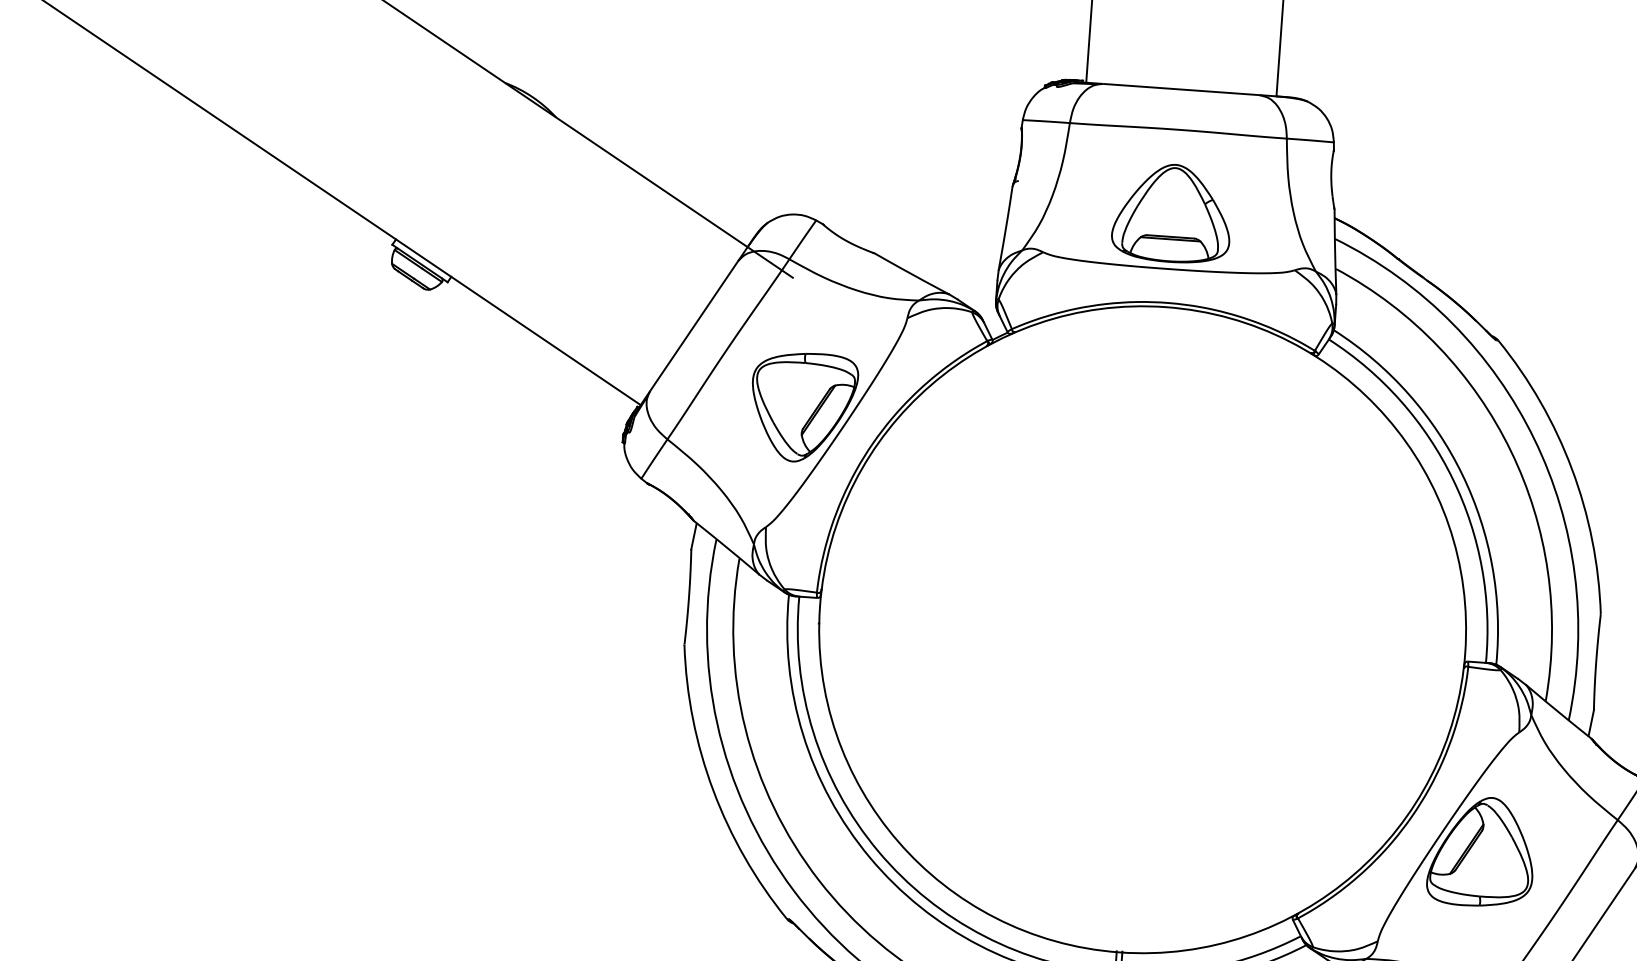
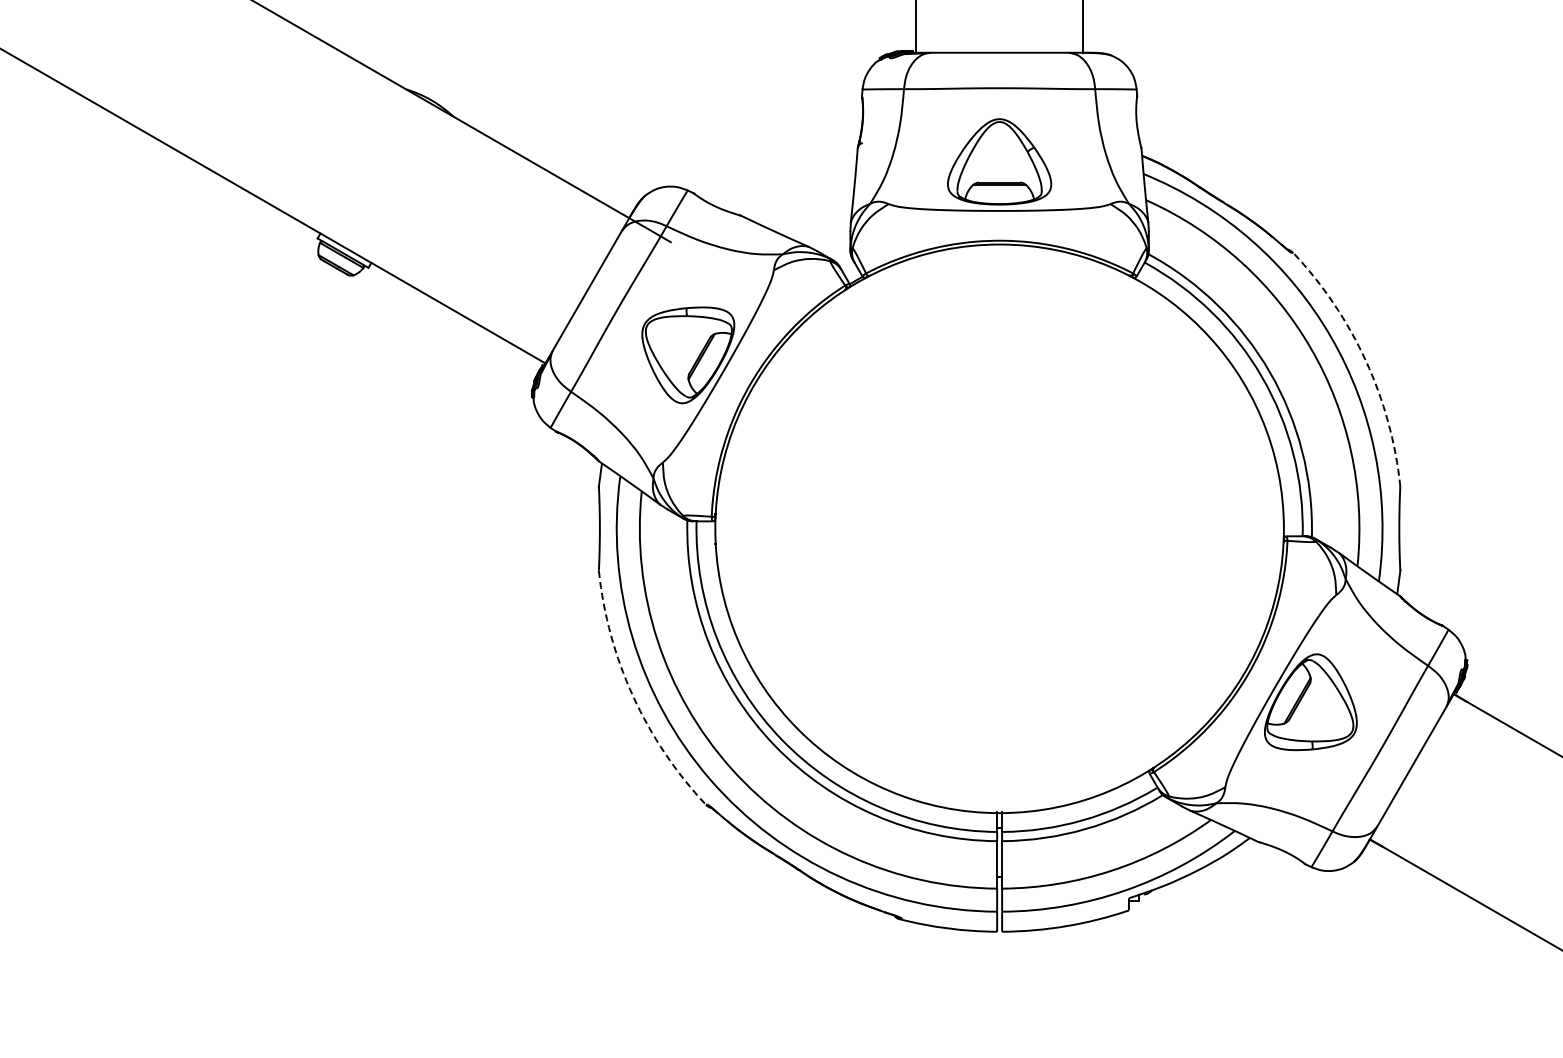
arc: (1571, 469) -> (1365, 361), solid -> dashed
arc: (713, 790) -> (633, 696), solid -> dashed

